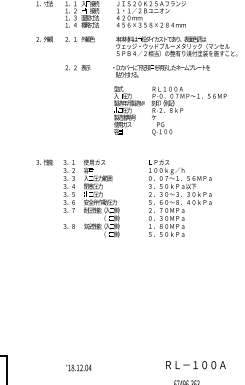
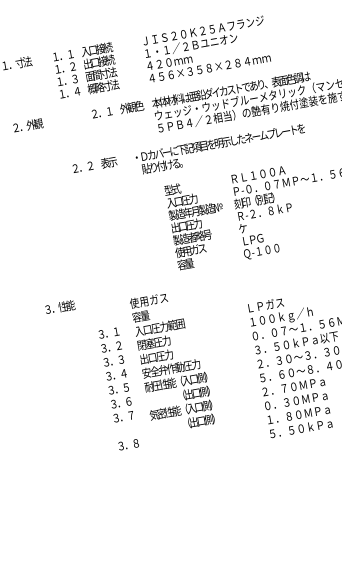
text: (79, 39) -> (116, 110), moved
text: (161, 71) -> (221, 149), moved
text: (44, 162) -> (59, 307), moved
text: (101, 198) -> (172, 361), moved

